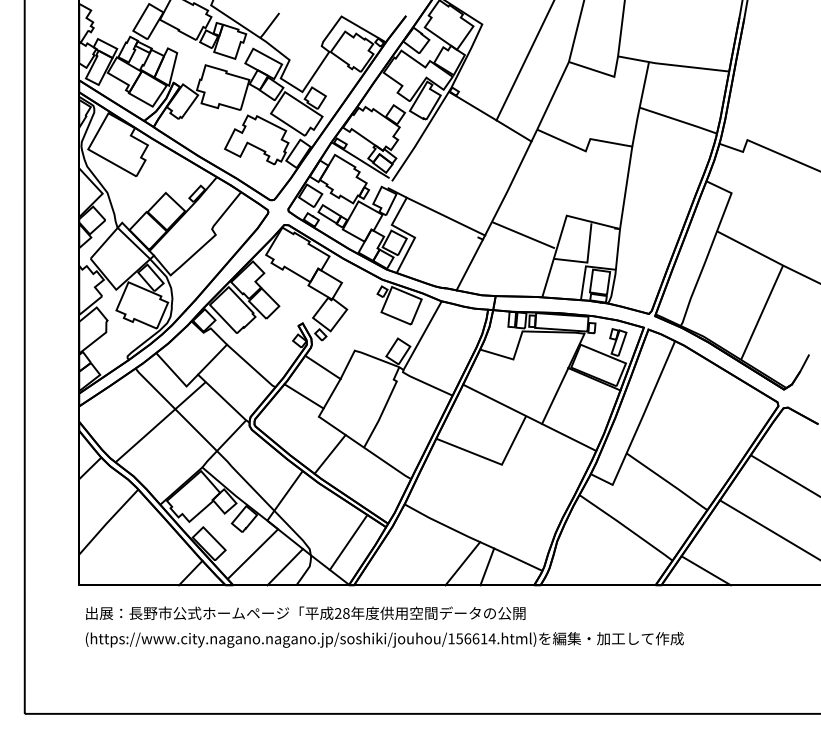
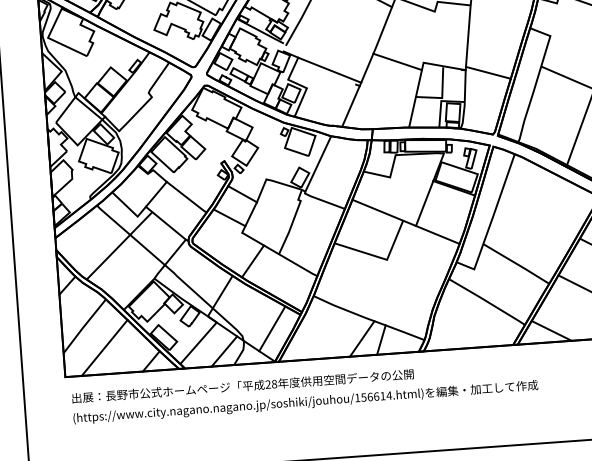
line: (523, 234) -> (397, 61), moved
line: (648, 234) -> (488, 72), added
line: (132, 551) -> (104, 347), added

